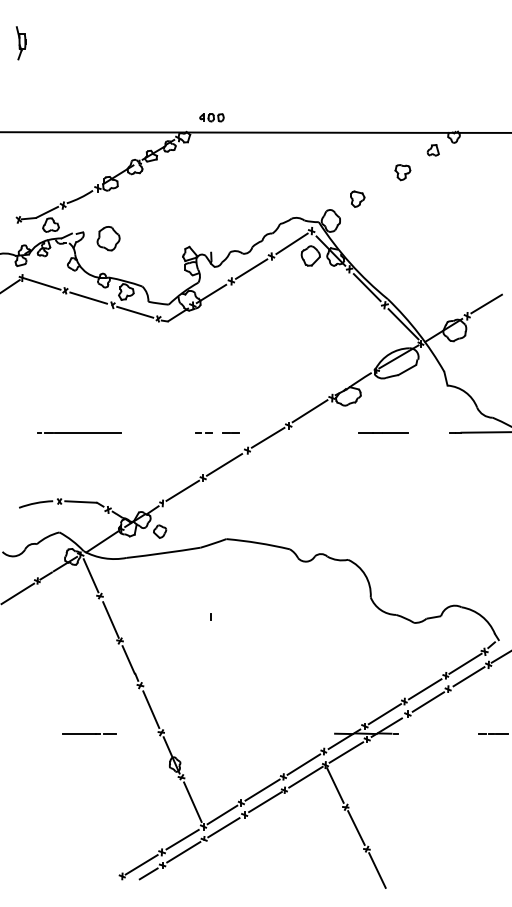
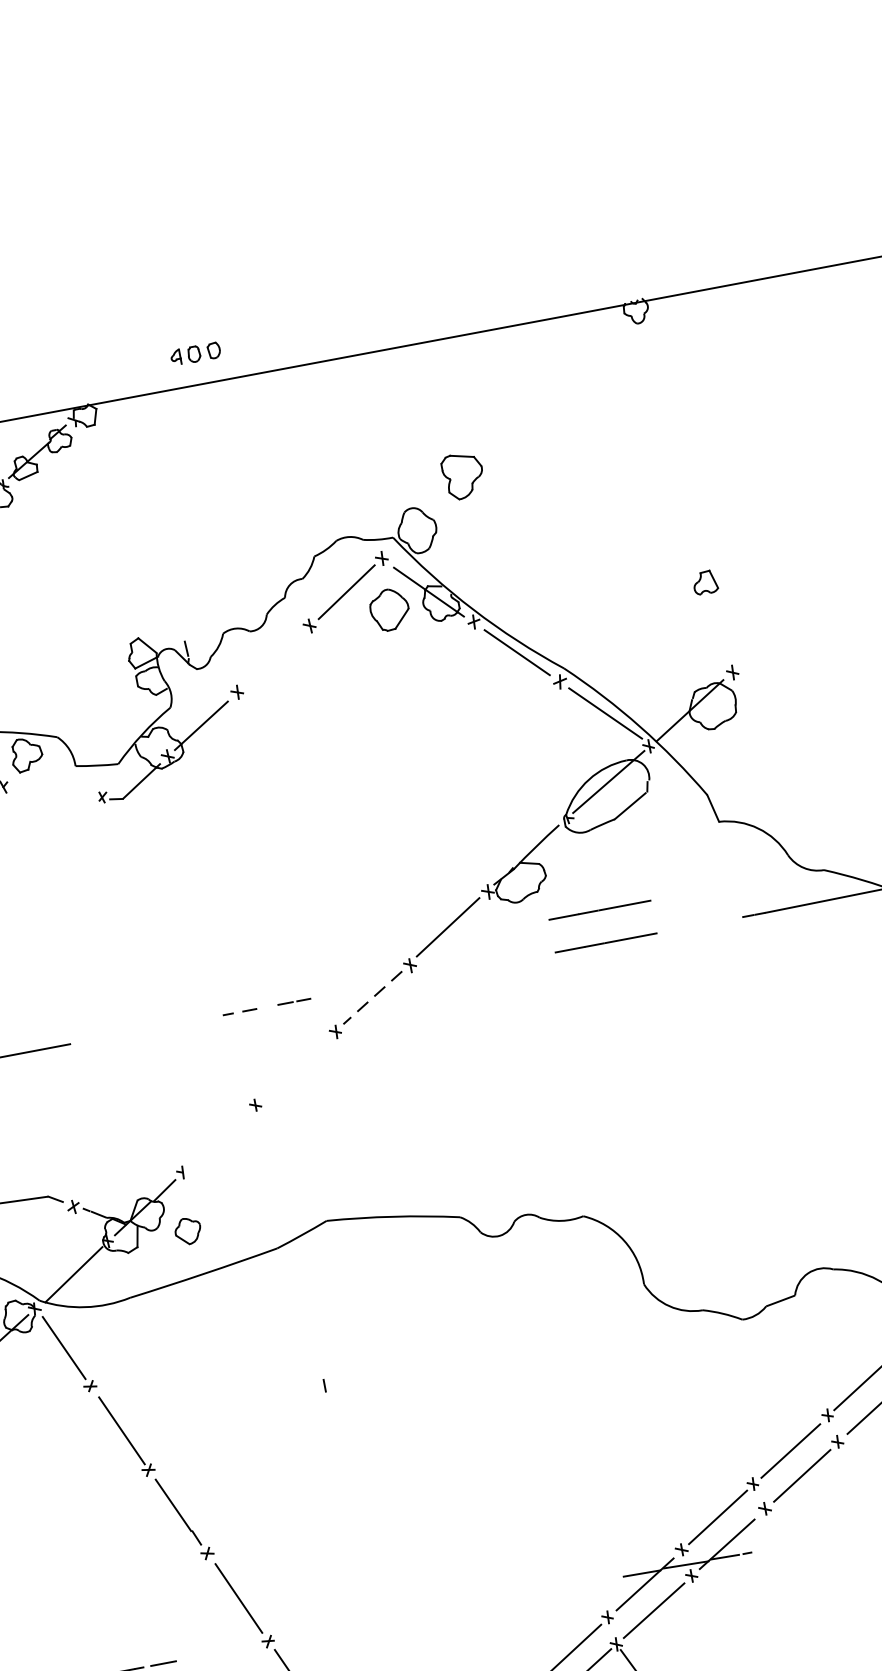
part: (211, 117) -> (194, 353), moved
part: (432, 150) -> (703, 583), moved
part: (402, 172) -> (544, 403), removed
part: (357, 198) -> (462, 474), size x1.4
line: (251, 268) -> (273, 658), removed
line: (486, 303) -> (767, 639), removed
line: (135, 311) -> (52, 790), removed
line: (383, 416) -> (600, 909), added
line: (267, 438) -> (371, 999), solid -> dashed
line: (224, 464) -> (293, 1069), removed
line: (182, 490) -> (218, 1138), removed

